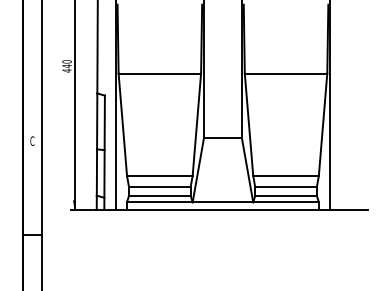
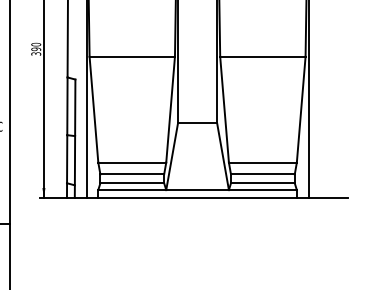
text: (66, 68) -> (35, 51), 440 -> 390

